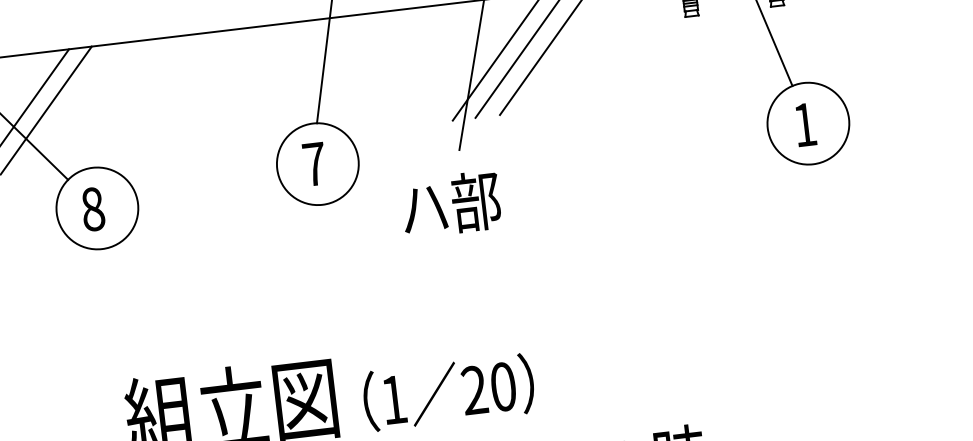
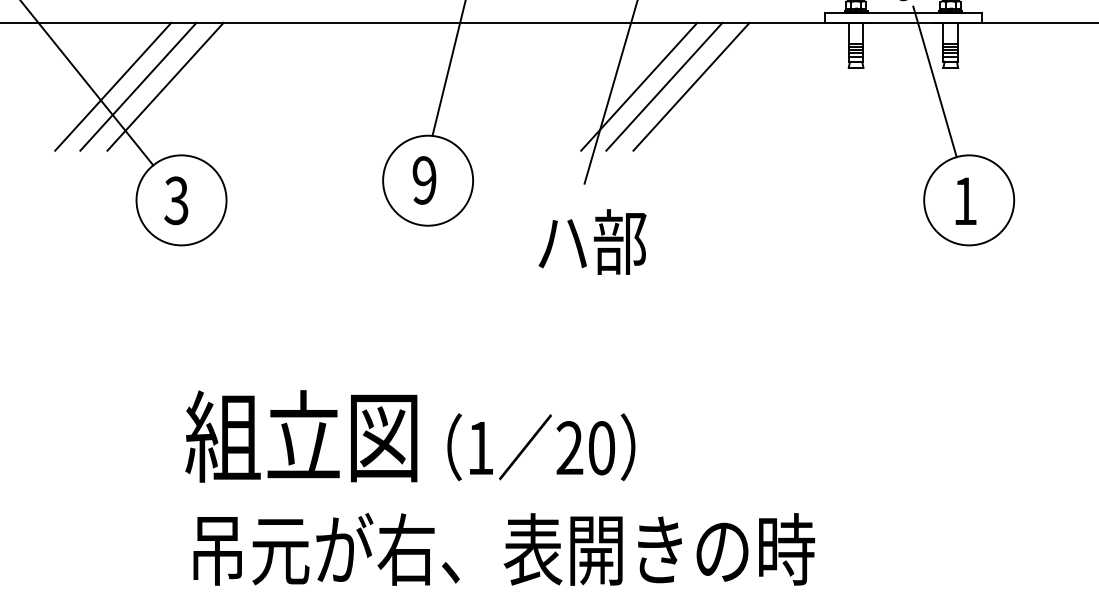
line: (70, 107) -> (165, 86), added
text: (314, 164) -> (424, 180), 7 -> 9
text: (451, 203) -> (592, 241), moved
text: (92, 209) -> (176, 200), 8 -> 3

